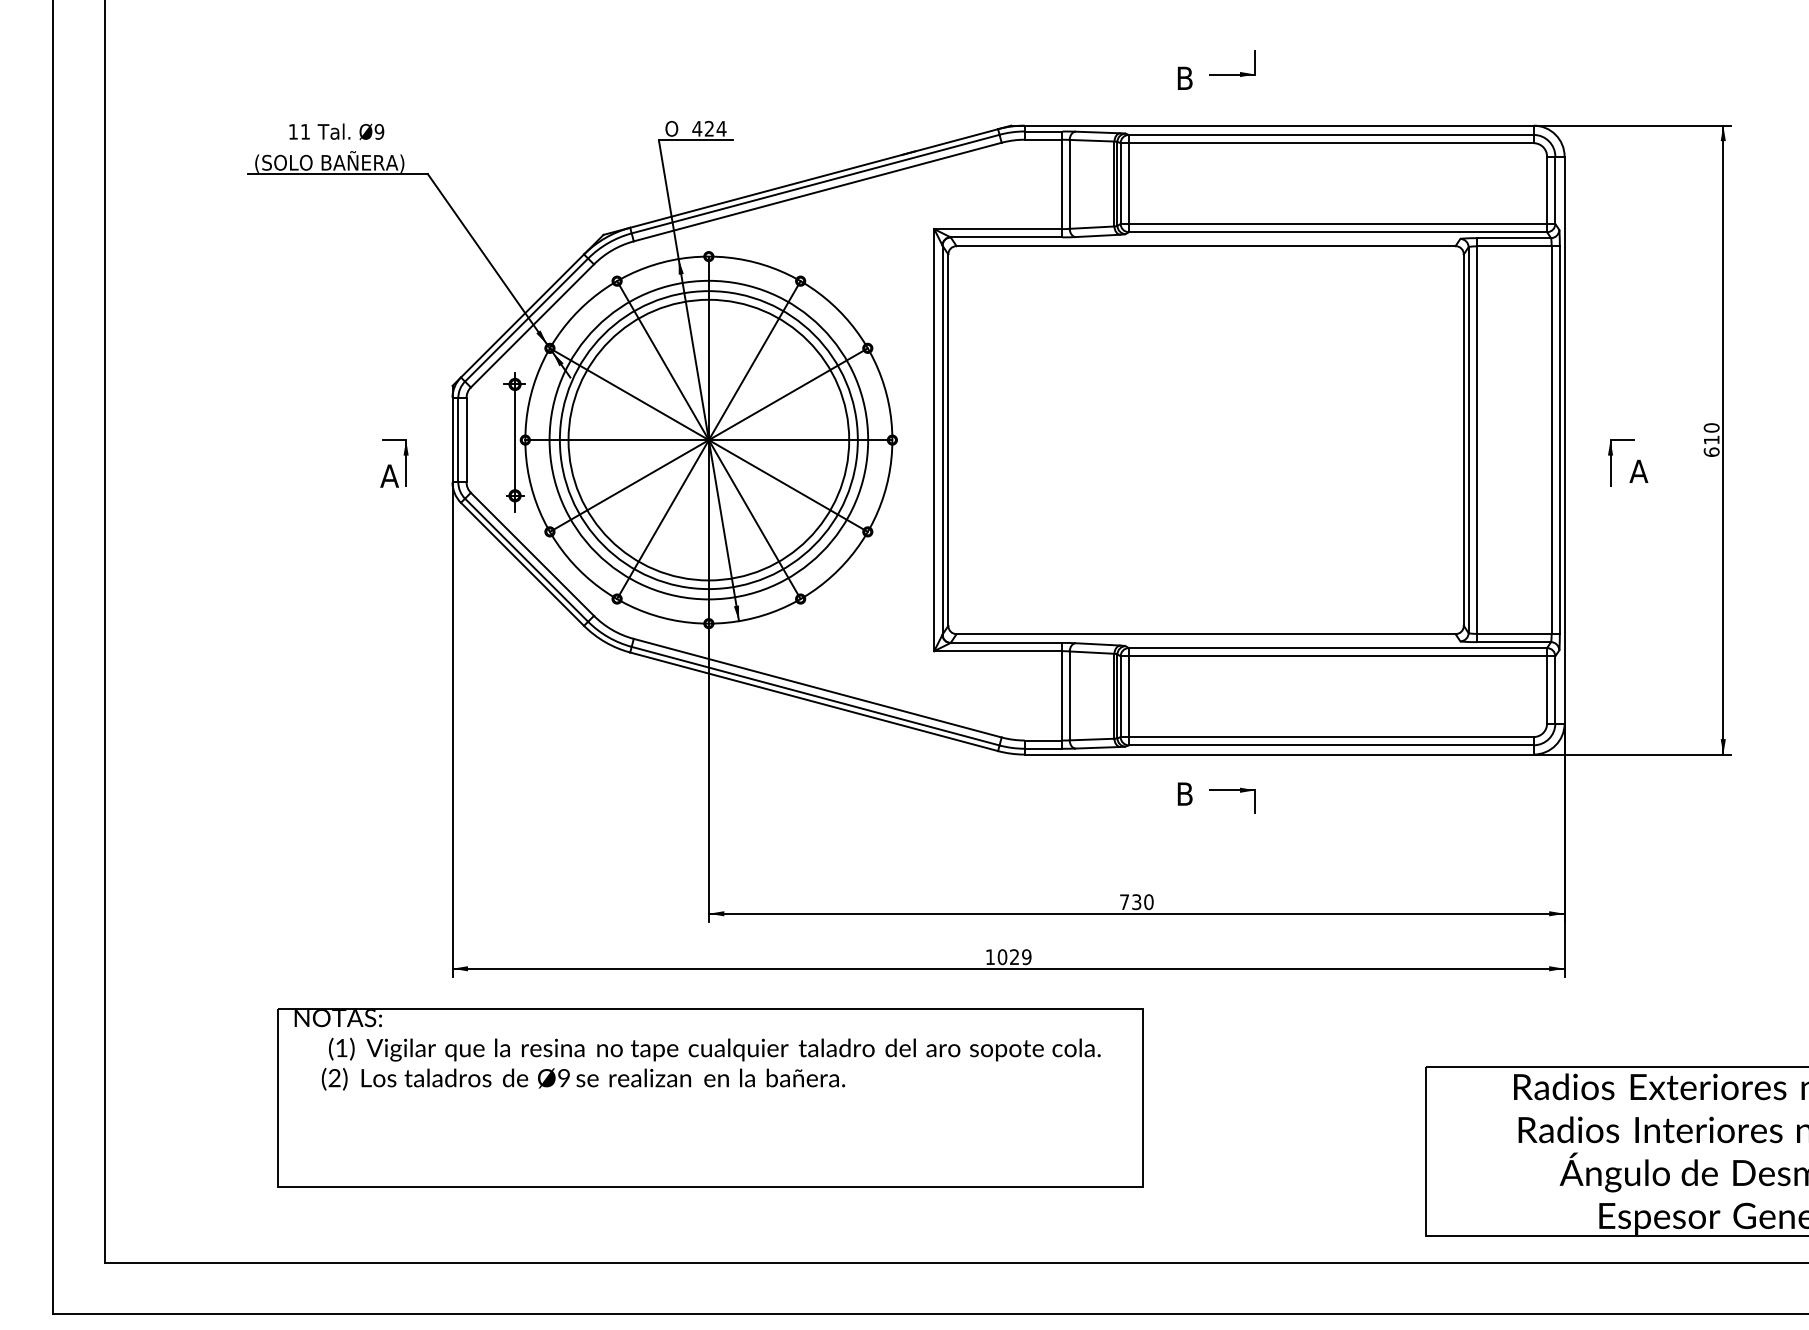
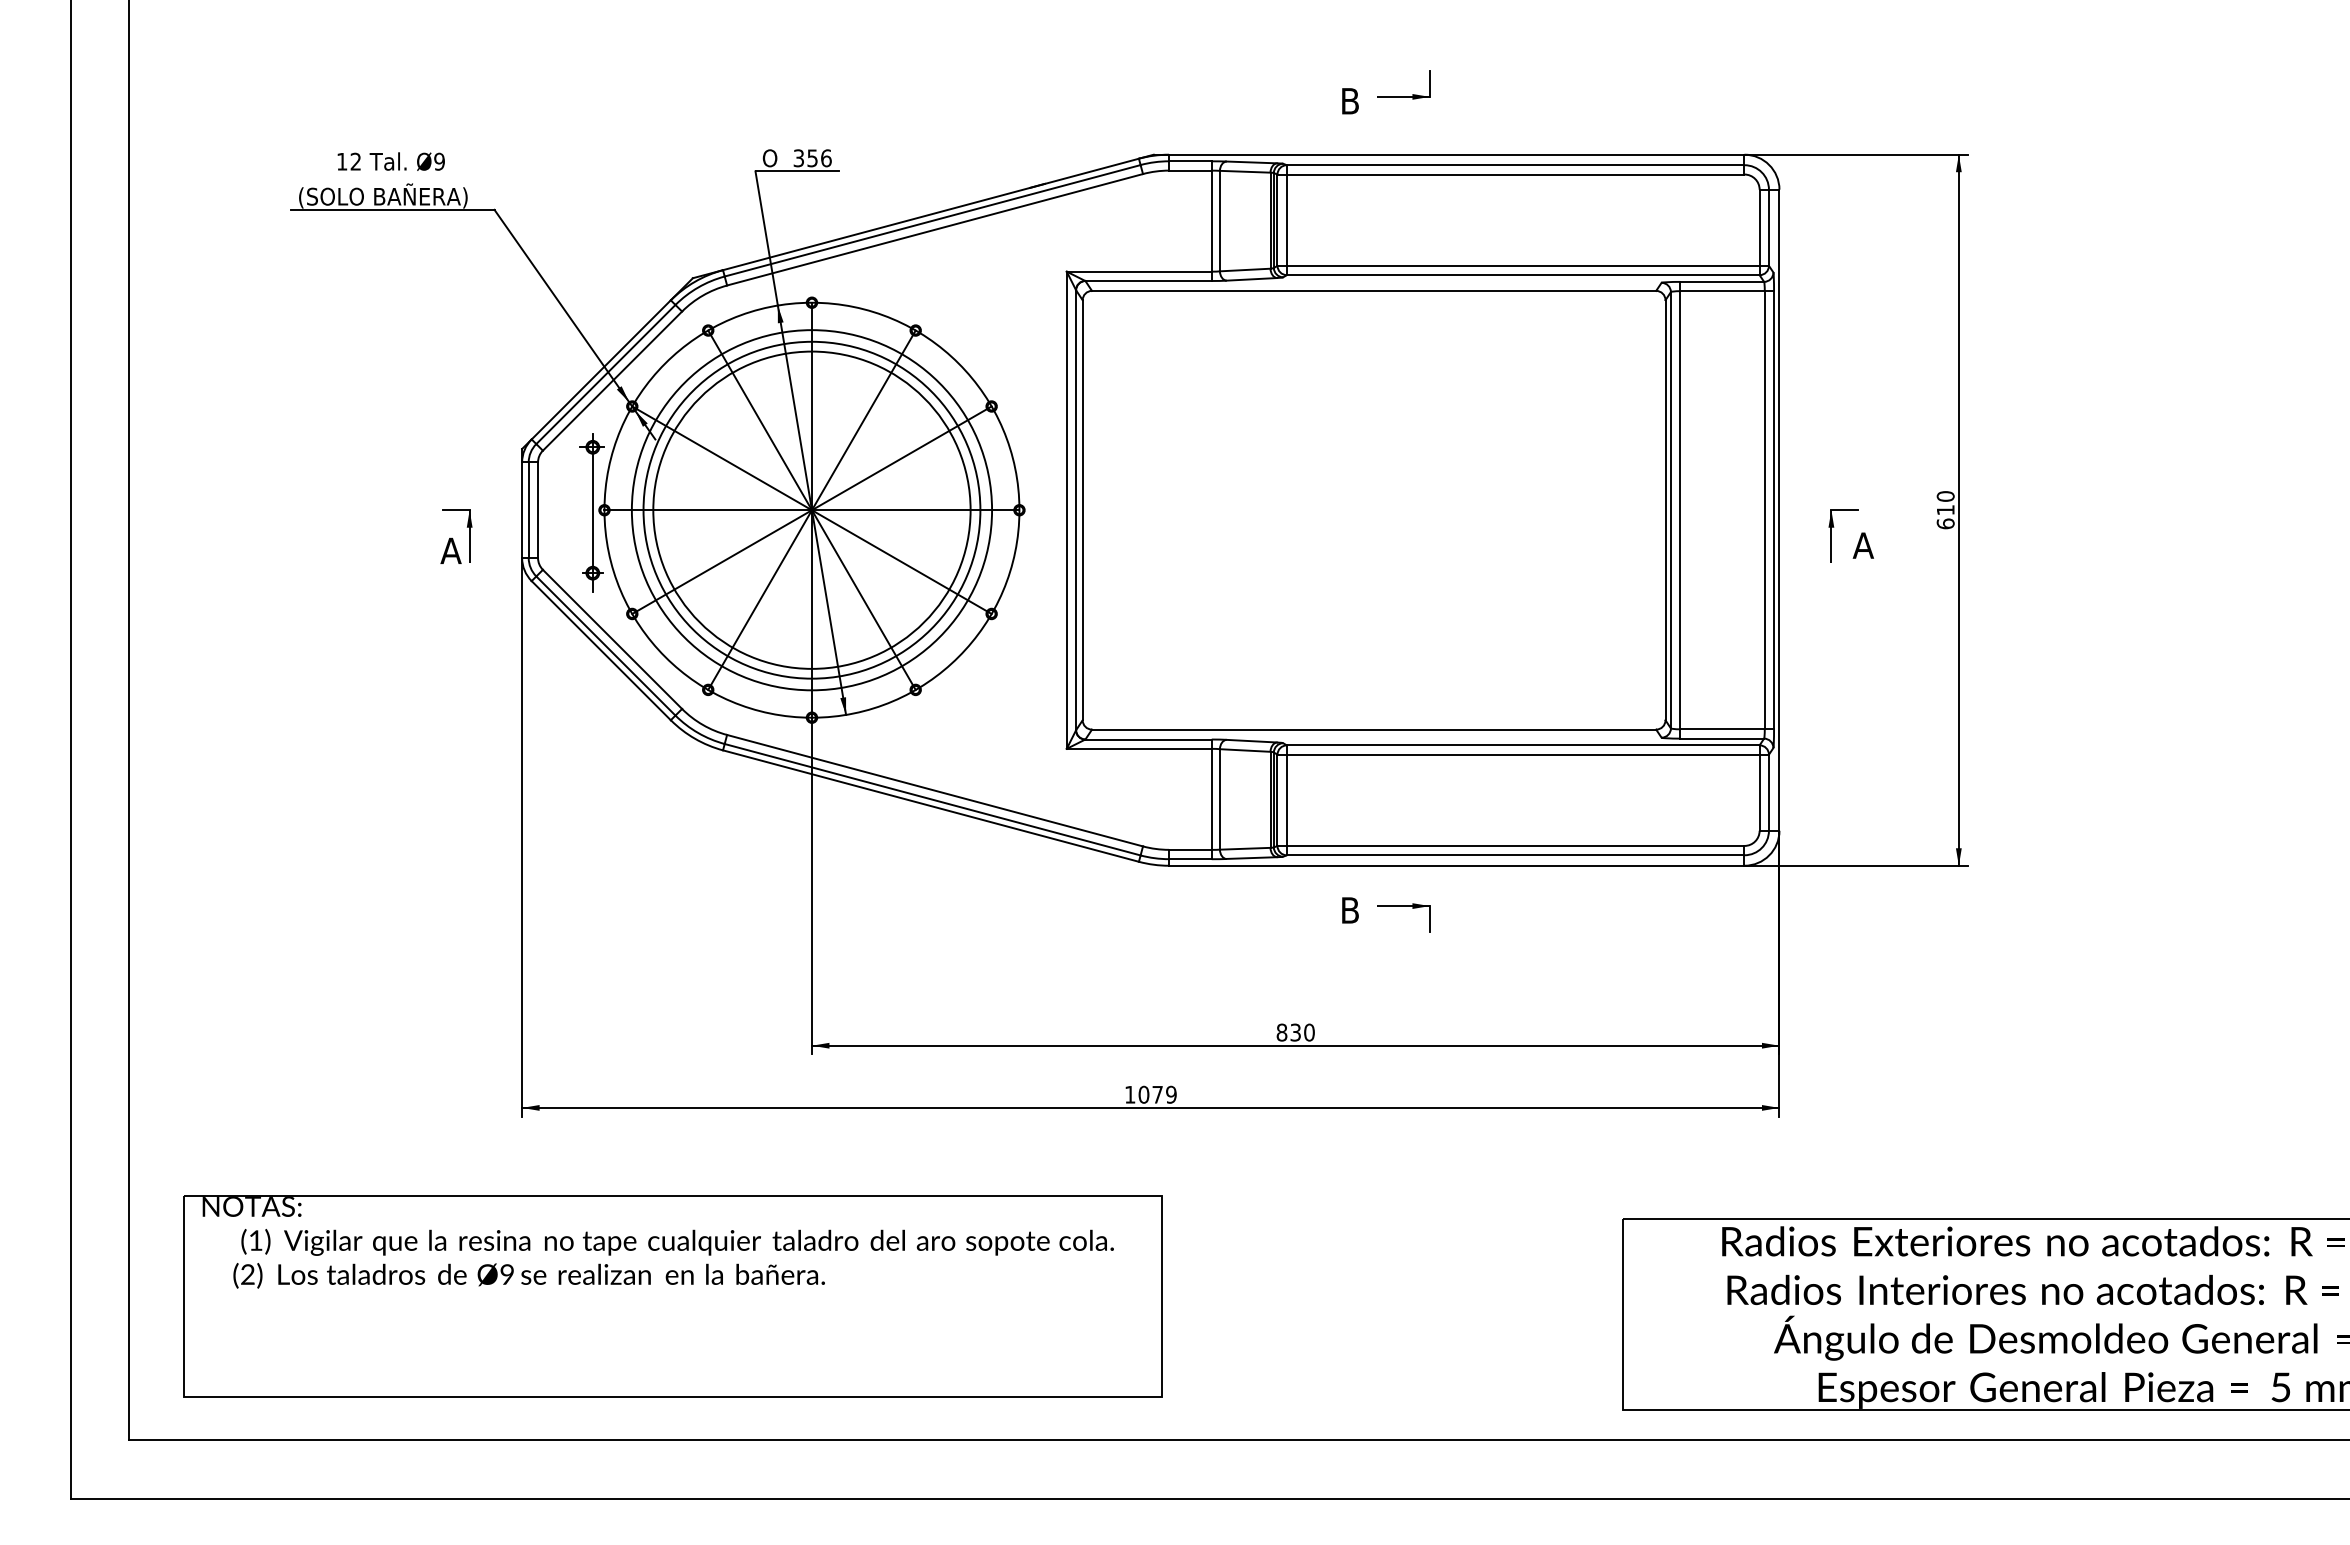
text: (709, 129) -> (812, 158), 424 -> 356
text: (305, 131) -> (355, 161), 11 -> 12
text: (1124, 902) -> (1281, 1032), 730 -> 830
text: (1014, 956) -> (1157, 1094), 1029 -> 1079
part: (710, 1097) -> (672, 1296), moved

